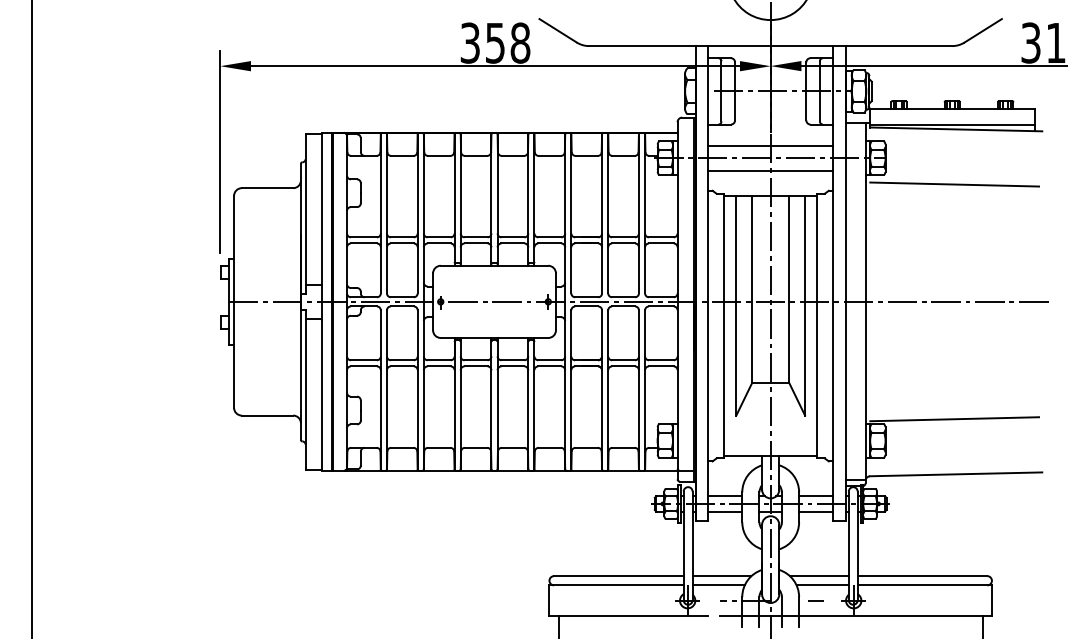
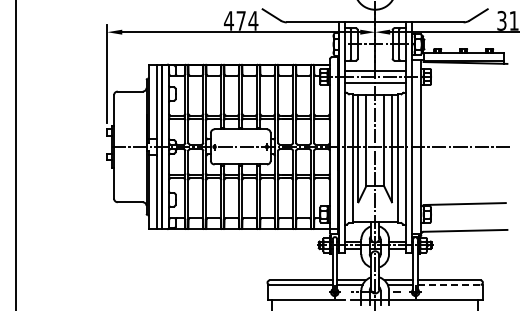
text: (493, 42) -> (240, 20), 358 -> 474
line: (954, 183) -> (464, 89), removed
line: (925, 584) -> (450, 284), solid -> dashed

